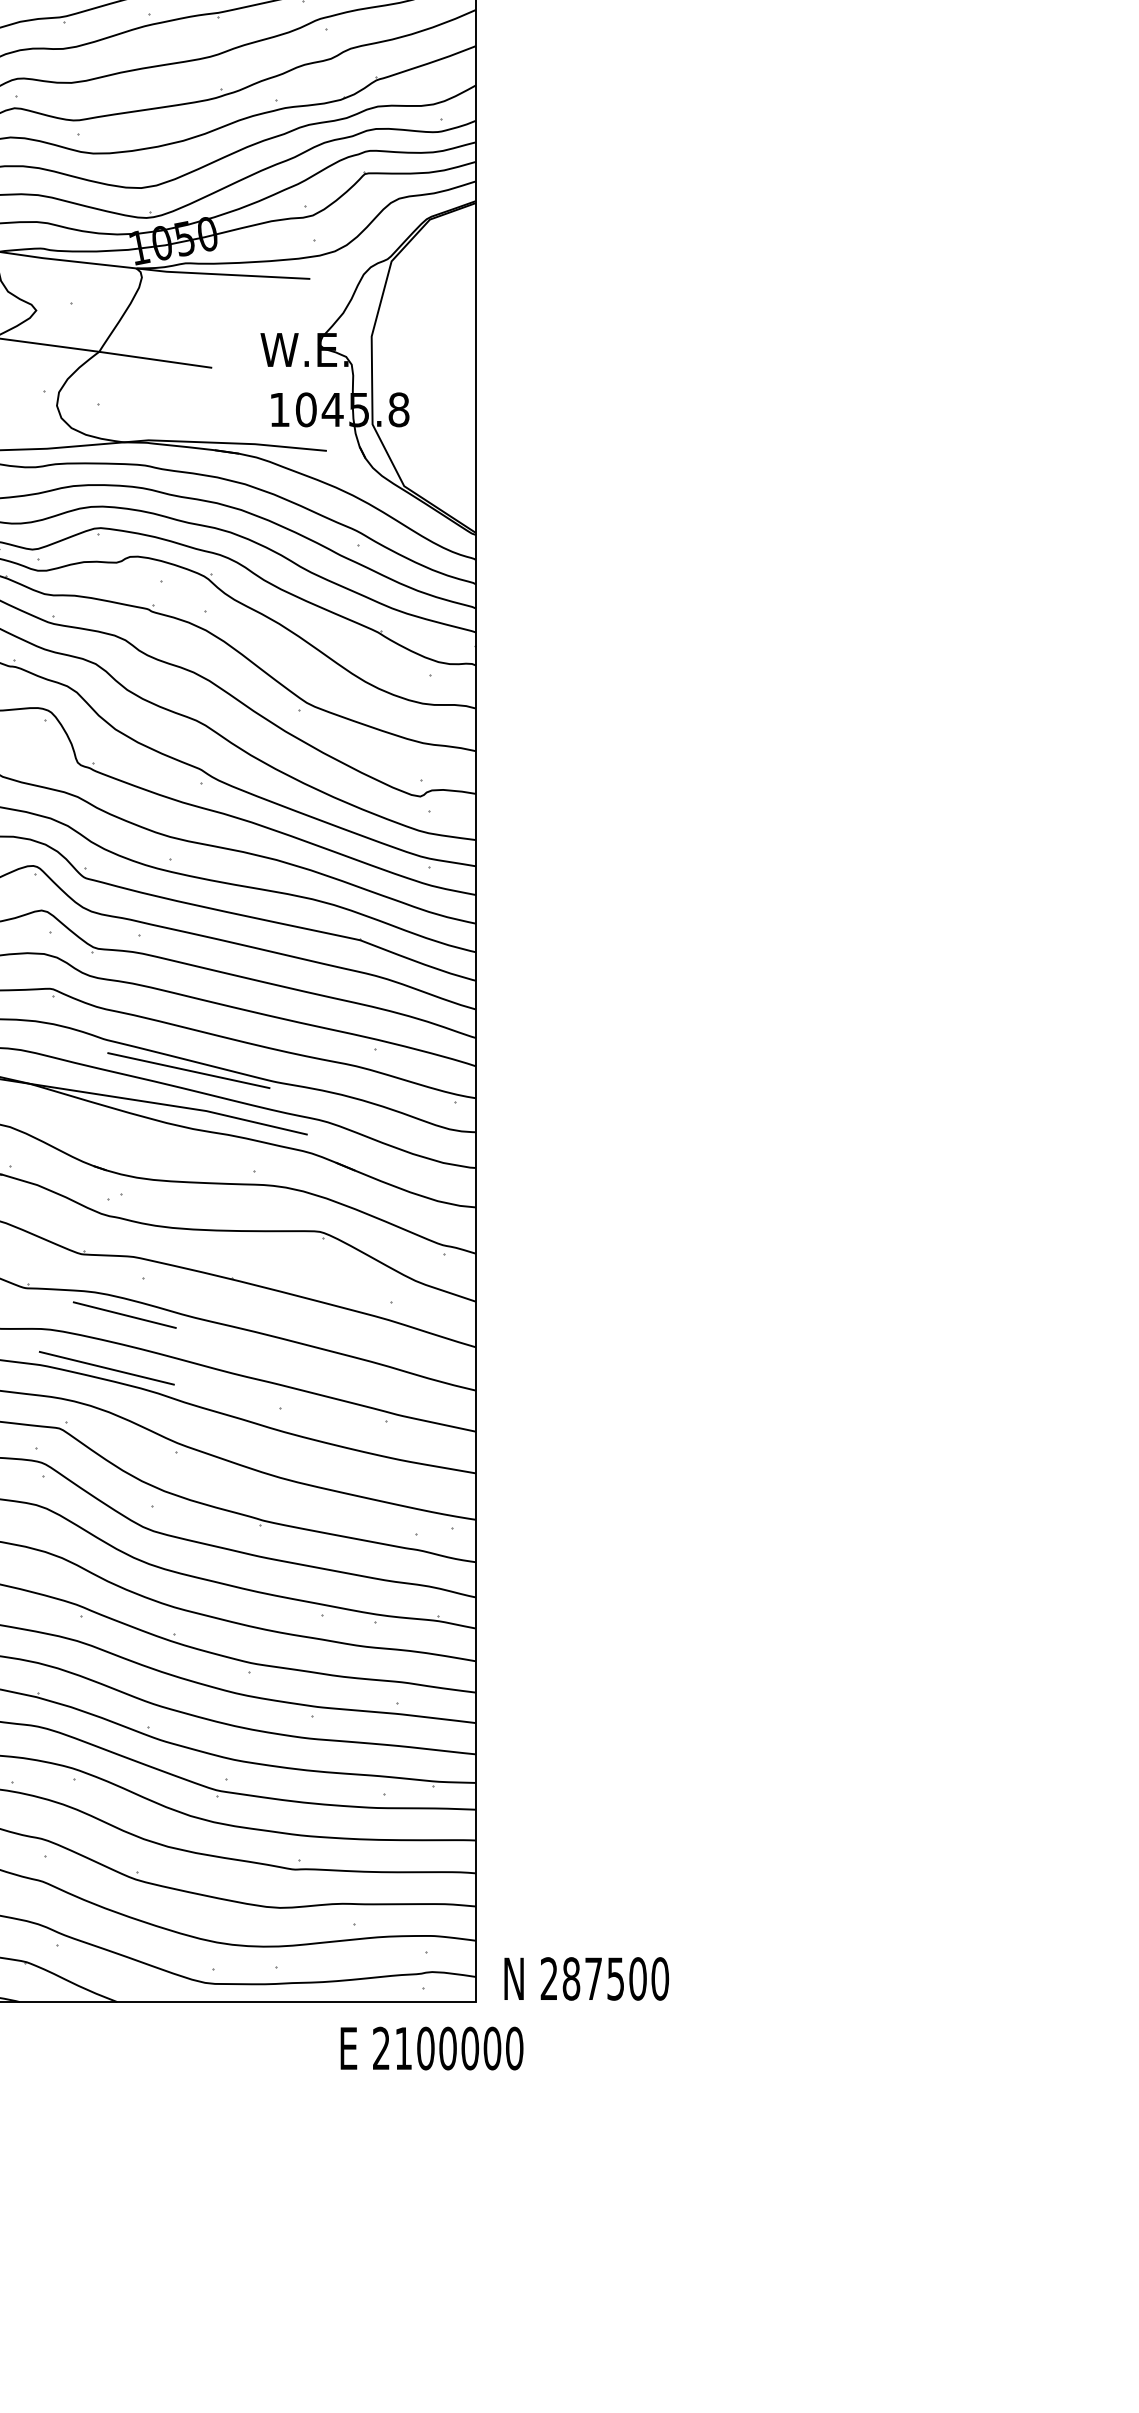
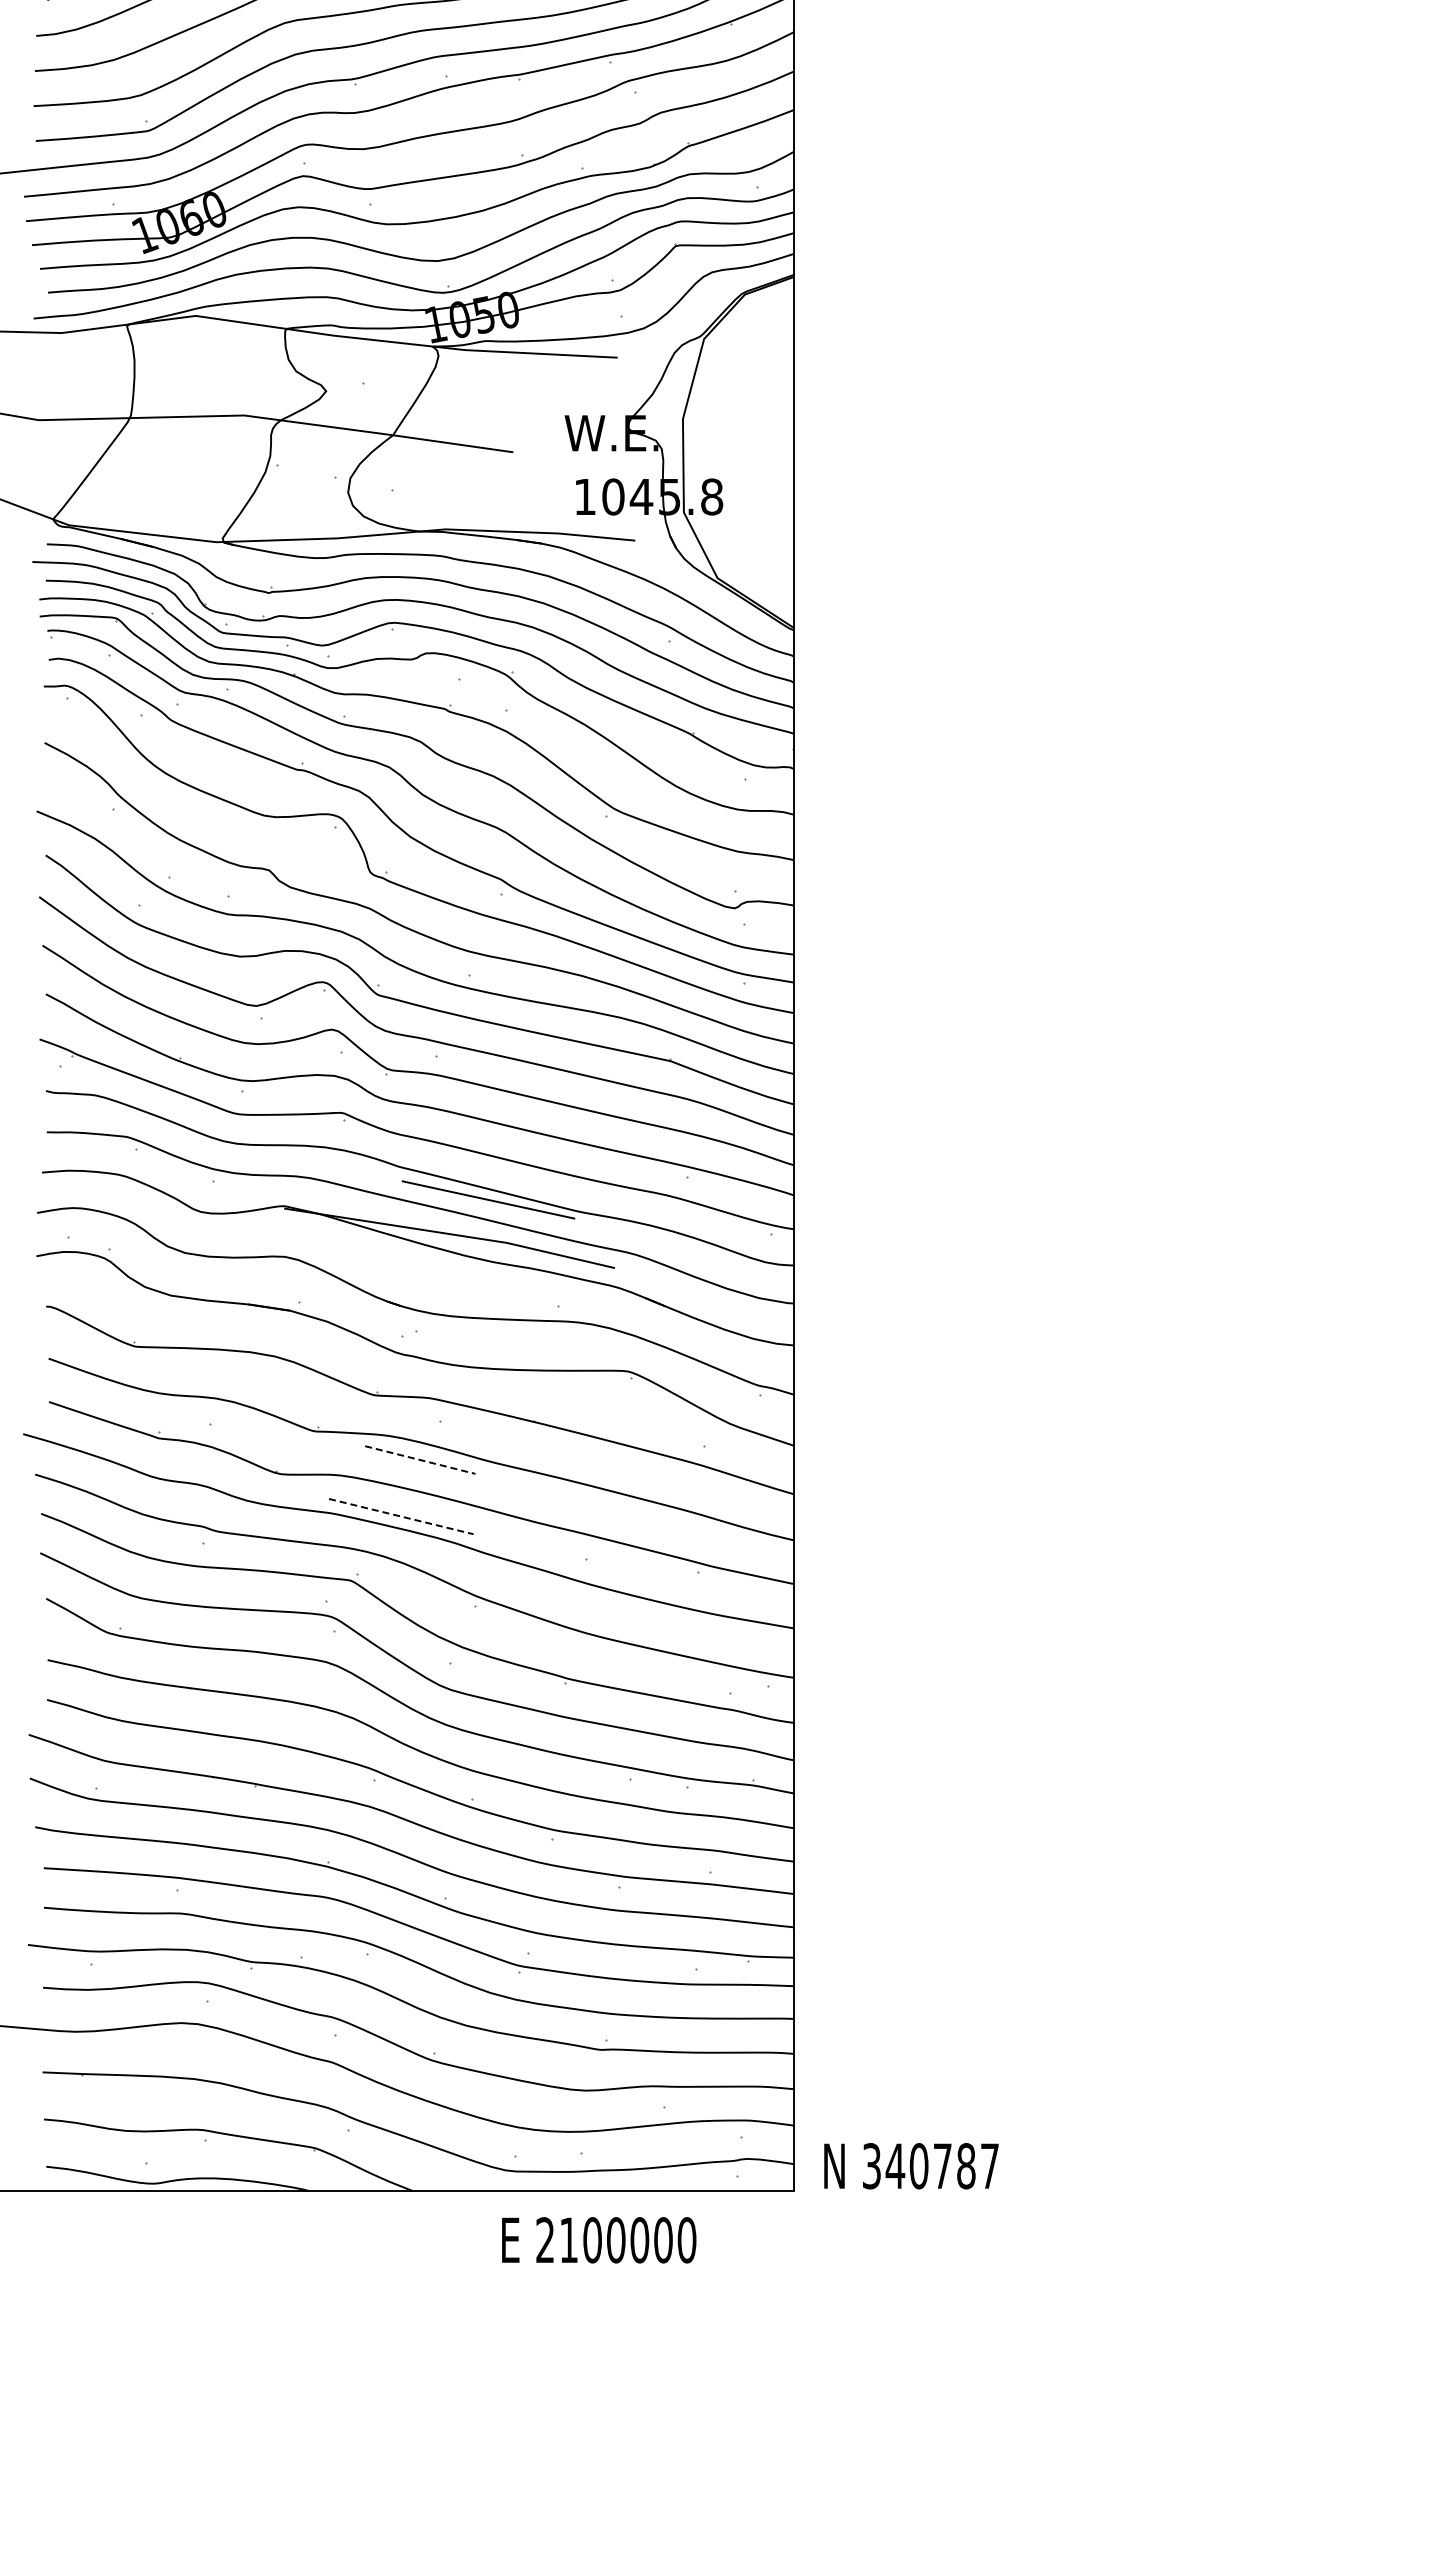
line: (124, 1315) -> (420, 1460), solid -> dashed
line: (107, 1368) -> (401, 1516), solid -> dashed
text: (604, 1979) -> (930, 2166), 287500 -> 340787
text: (432, 2048) -> (599, 2240), moved

